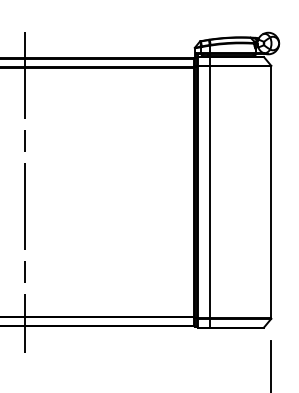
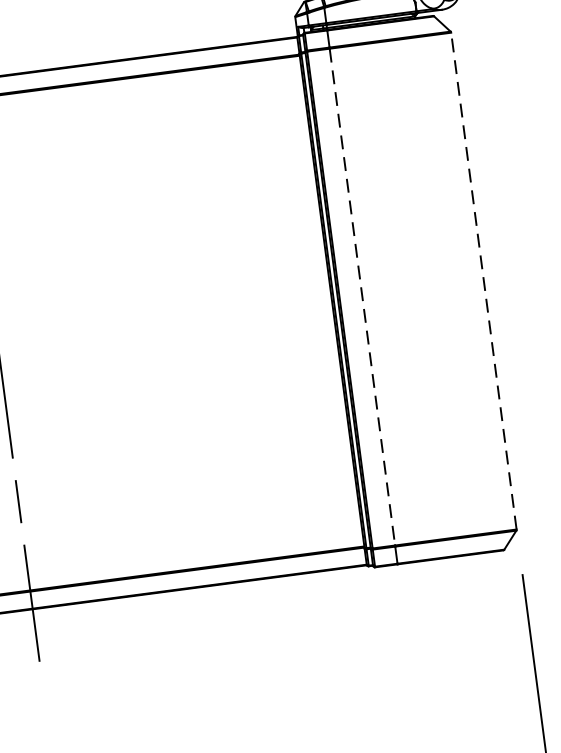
line: (209, 192) -> (361, 297), solid -> dashed
line: (271, 192) -> (484, 281), solid -> dashed

